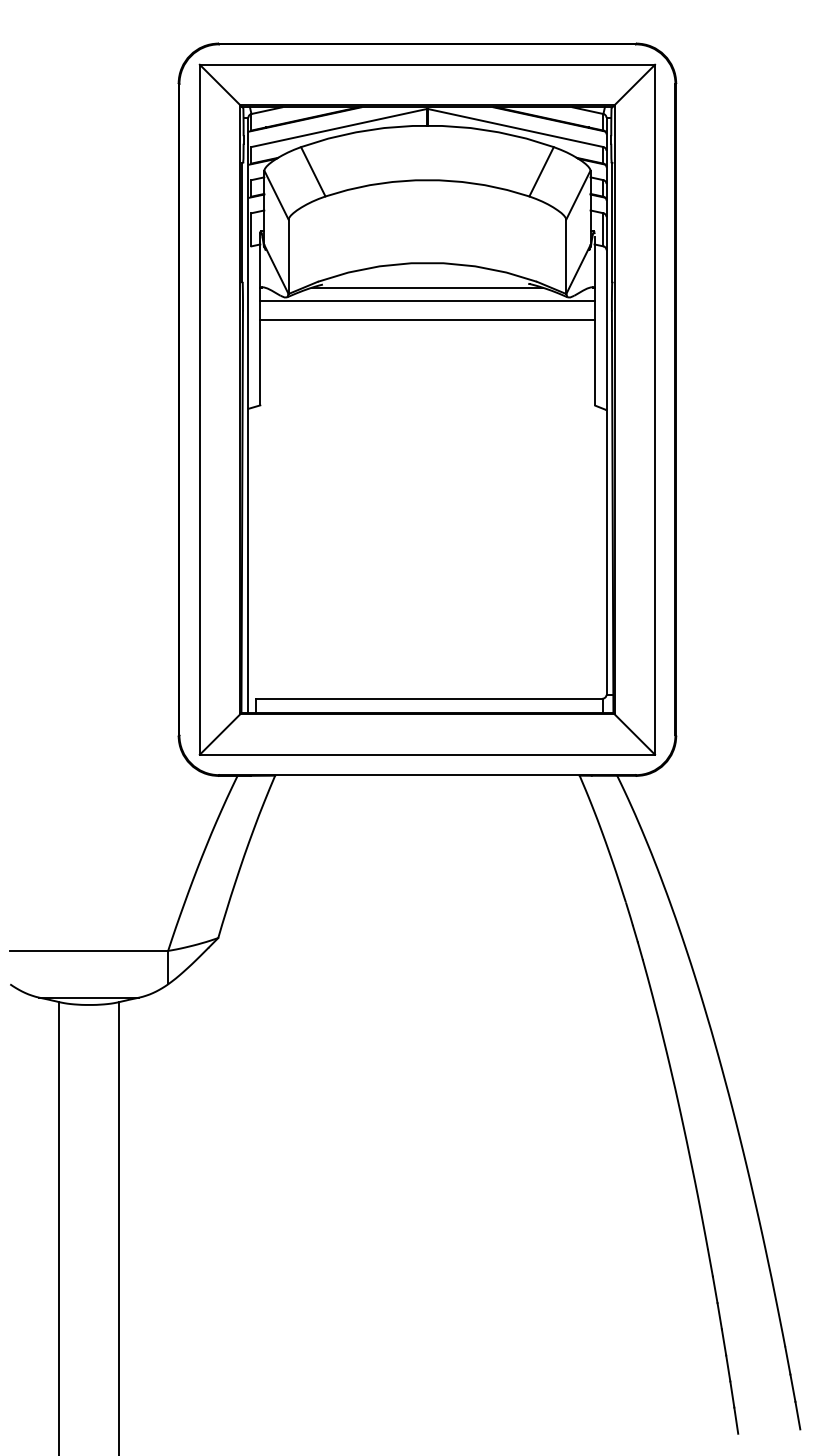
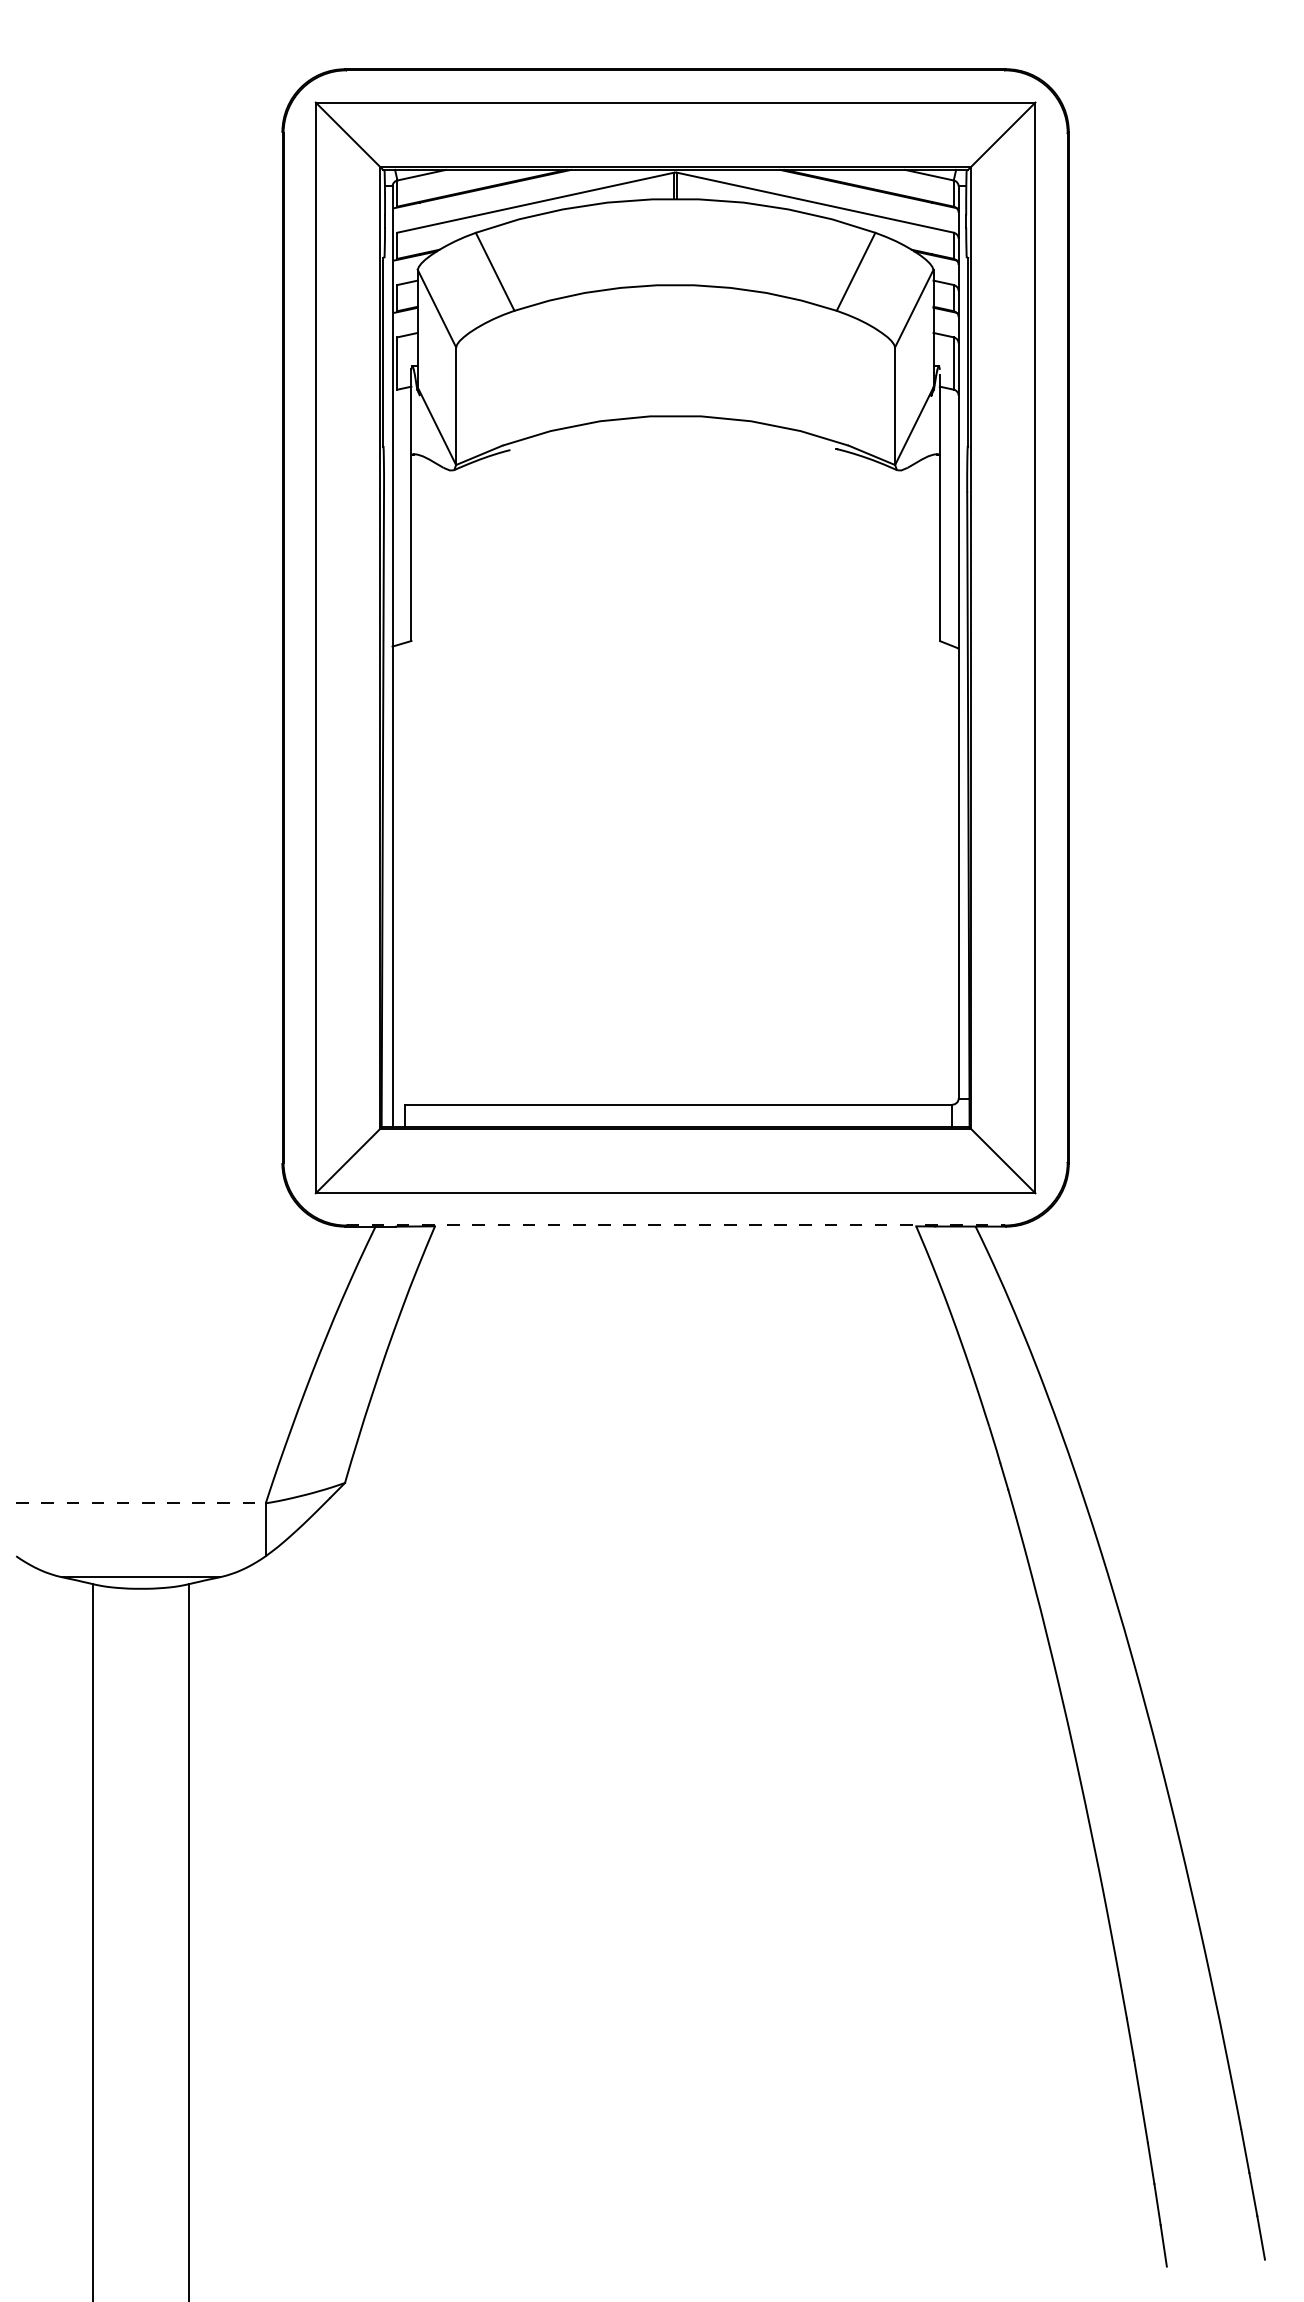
line: (427, 287) -> (675, 454), removed
line: (427, 300) -> (675, 475), removed
line: (427, 319) -> (675, 505), removed
line: (427, 775) -> (675, 1226), solid -> dashed
line: (89, 950) -> (141, 1502), solid -> dashed

